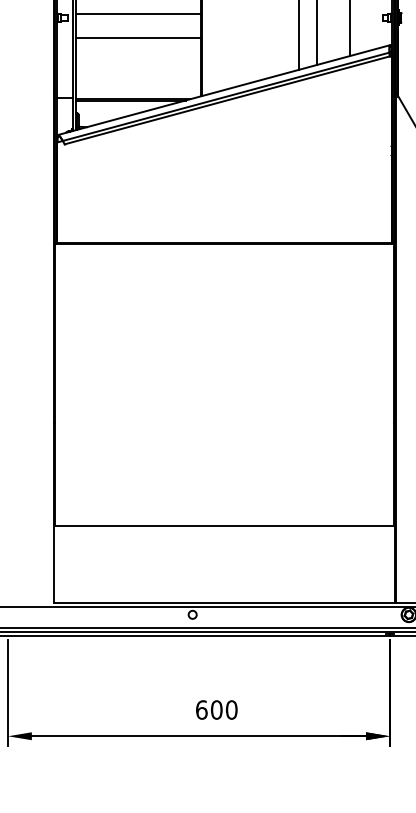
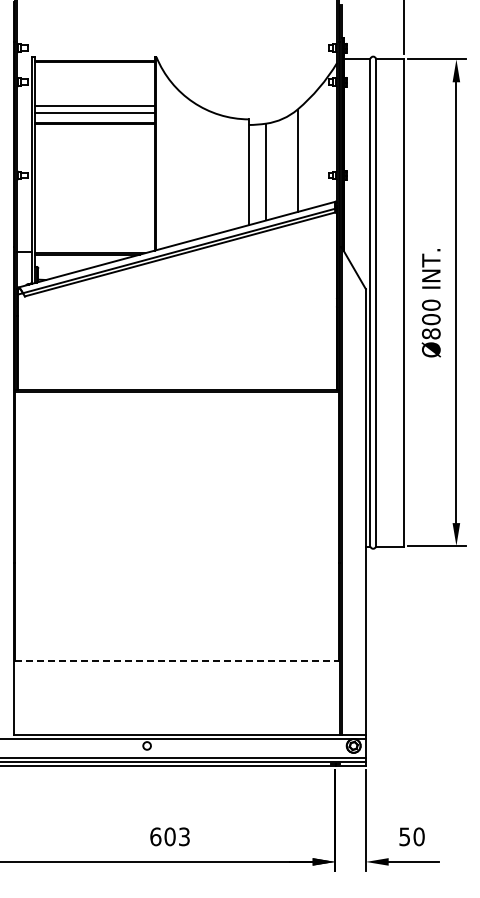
line: (138, 13) -> (95, 171), removed
line: (138, 37) -> (95, 194), removed
line: (224, 526) -> (177, 661), solid -> dashed
text: (231, 709) -> (184, 836), 600 -> 603

